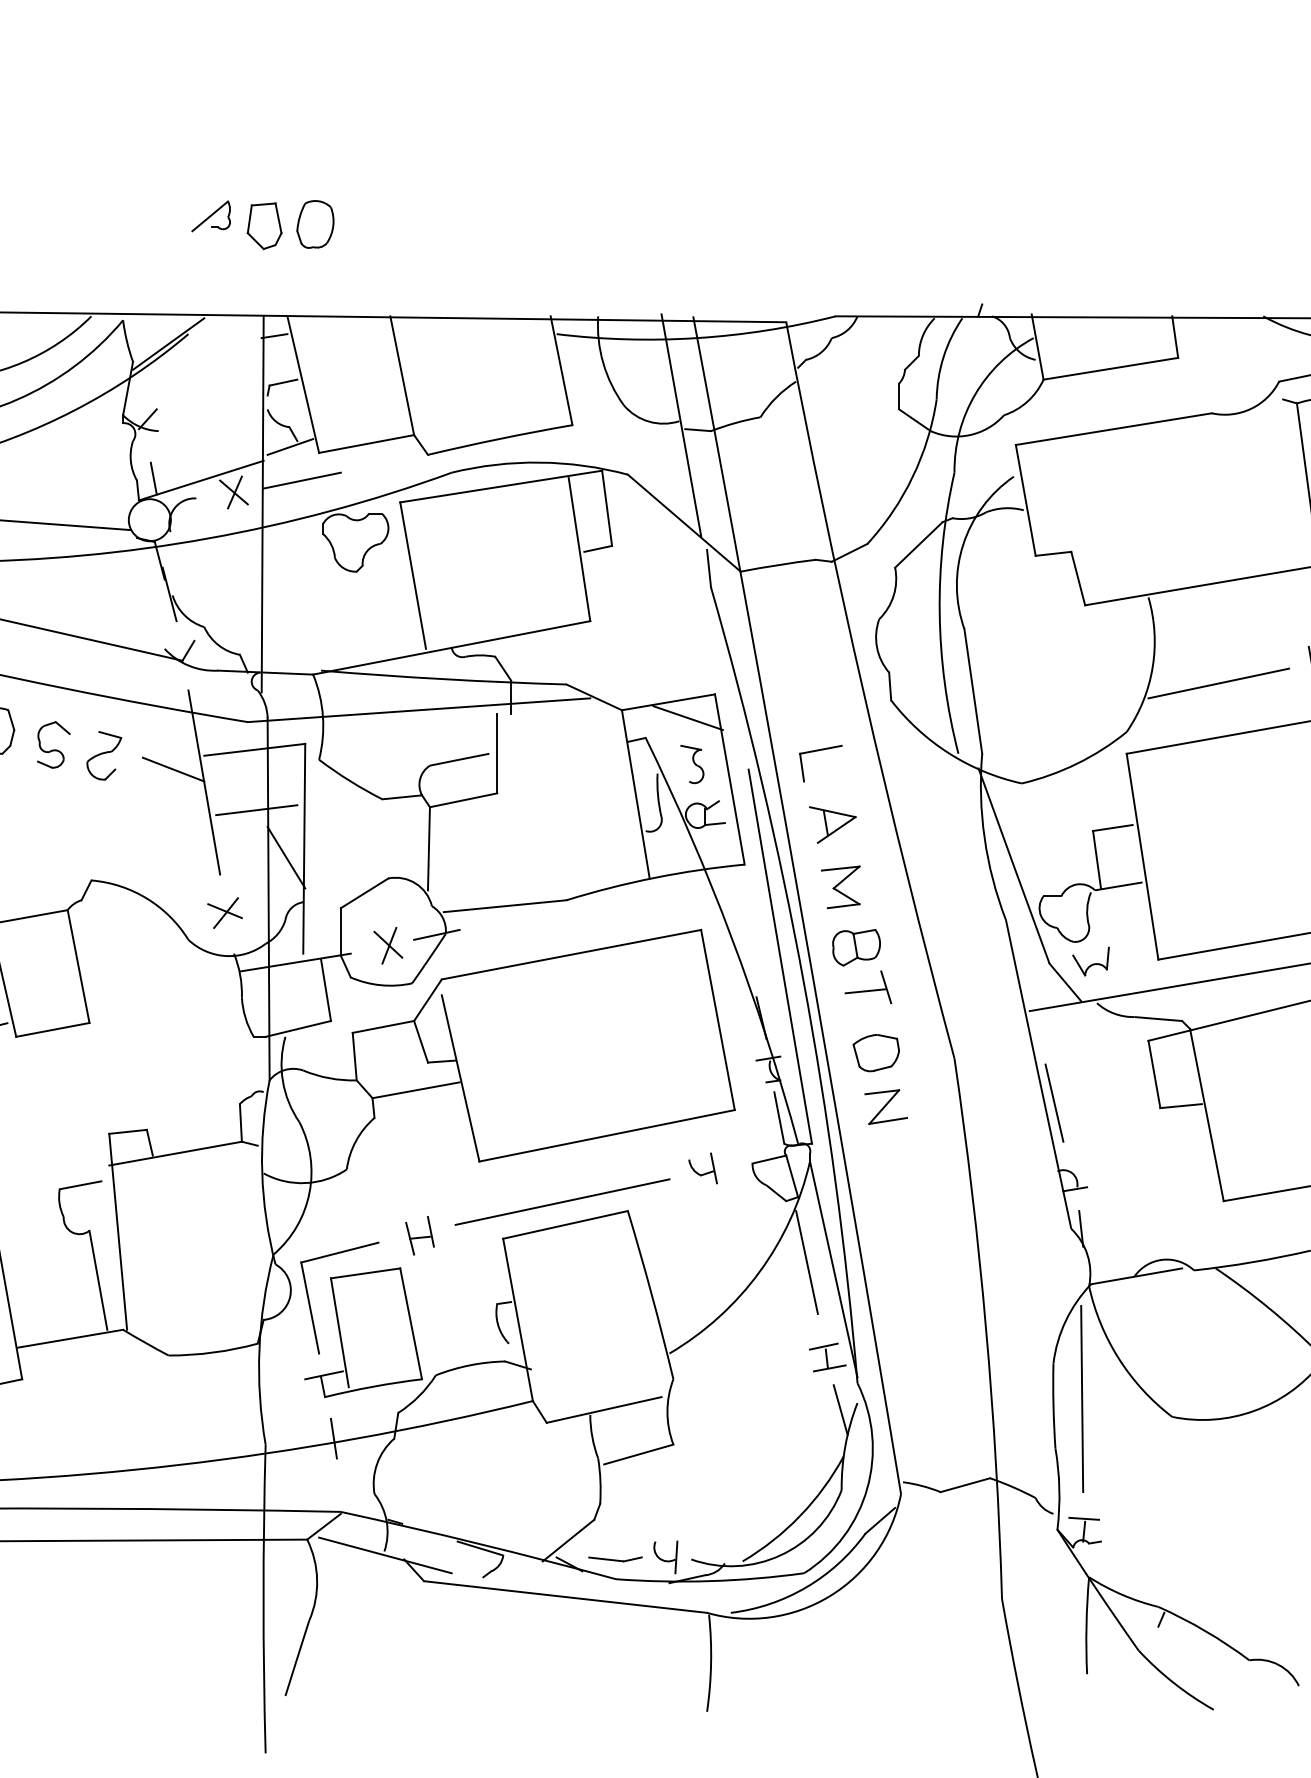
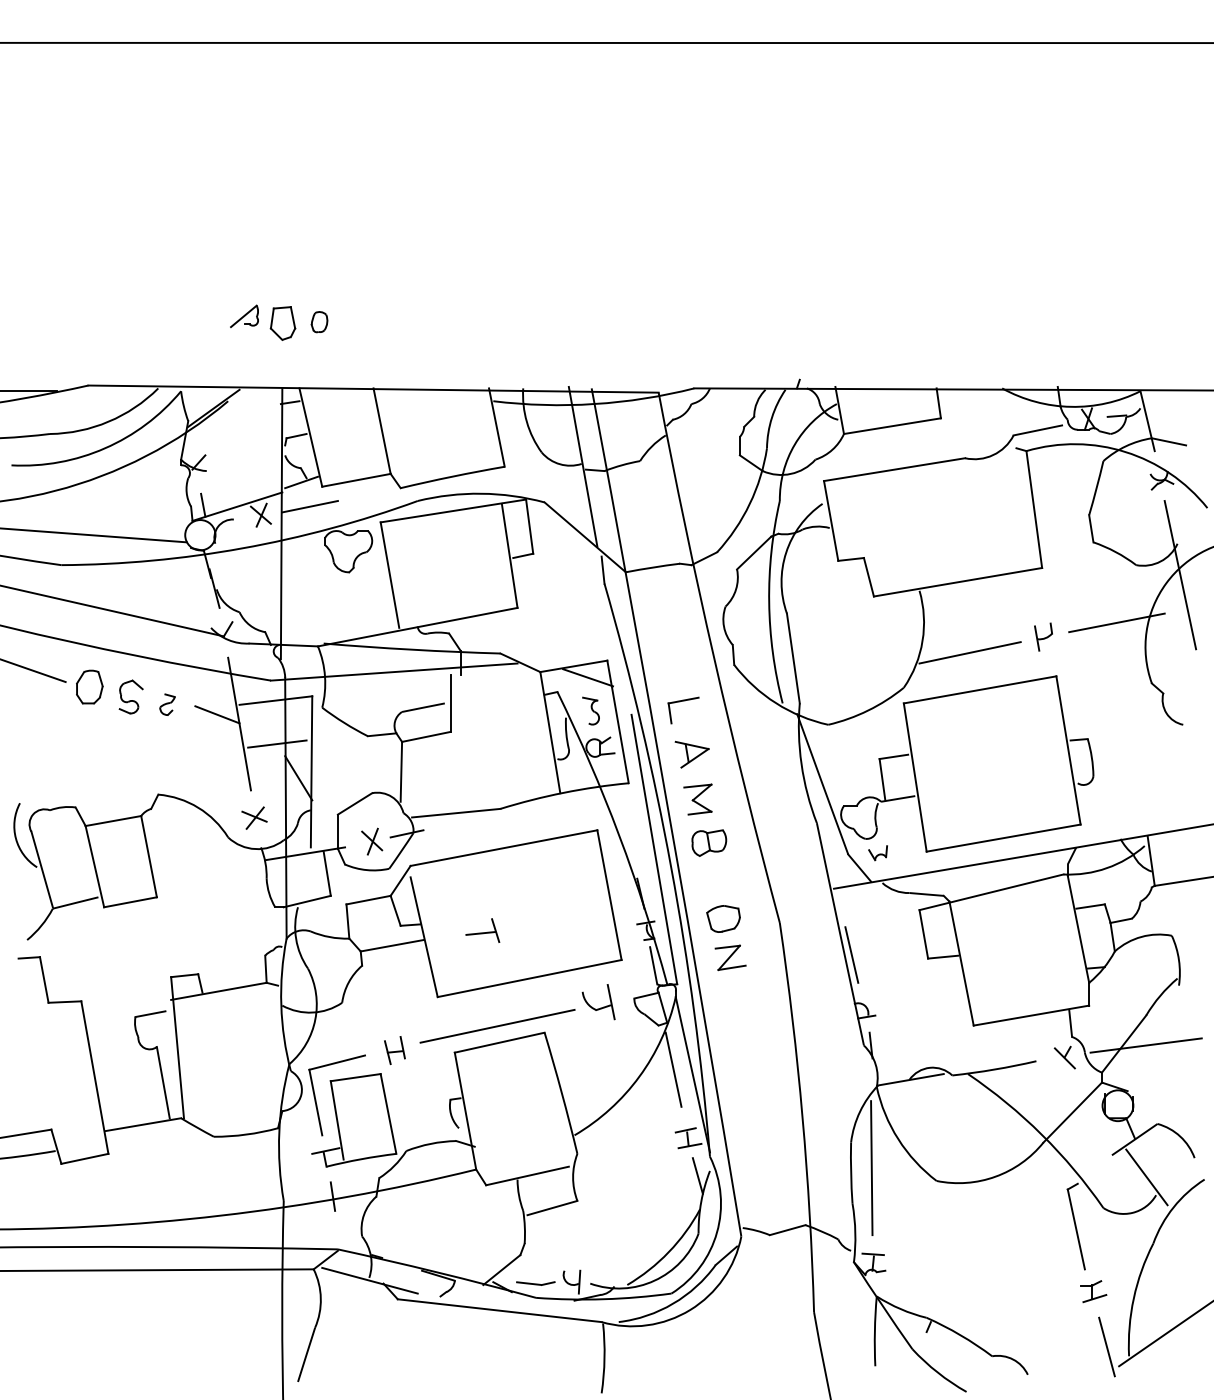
part: (315, 223) -> (319, 321), size x0.6
part: (104, 755) -> (167, 704), size x0.6
part: (1090, 962) -> (877, 853), size x0.7
part: (867, 987) -> (482, 930), moved
part: (702, 1167) -> (598, 1001), size x1.6

